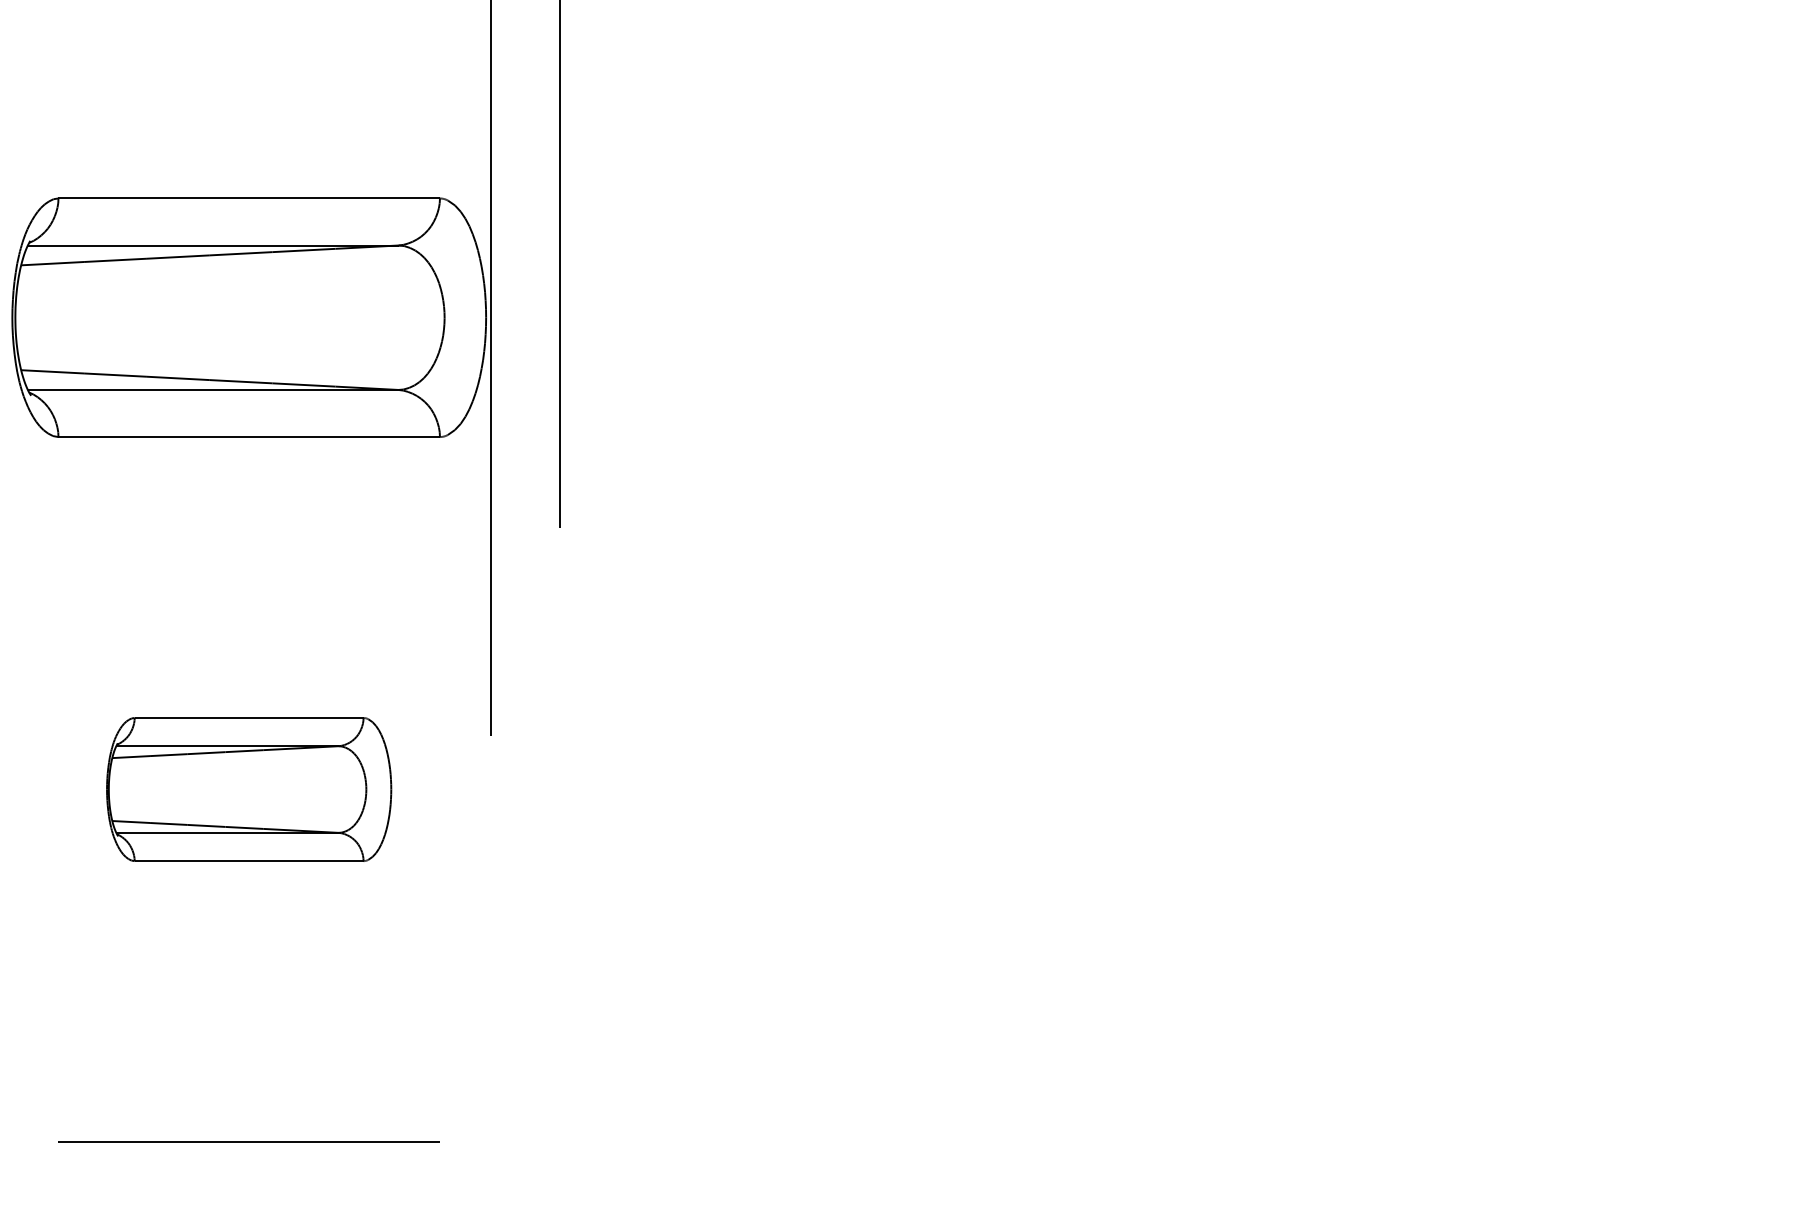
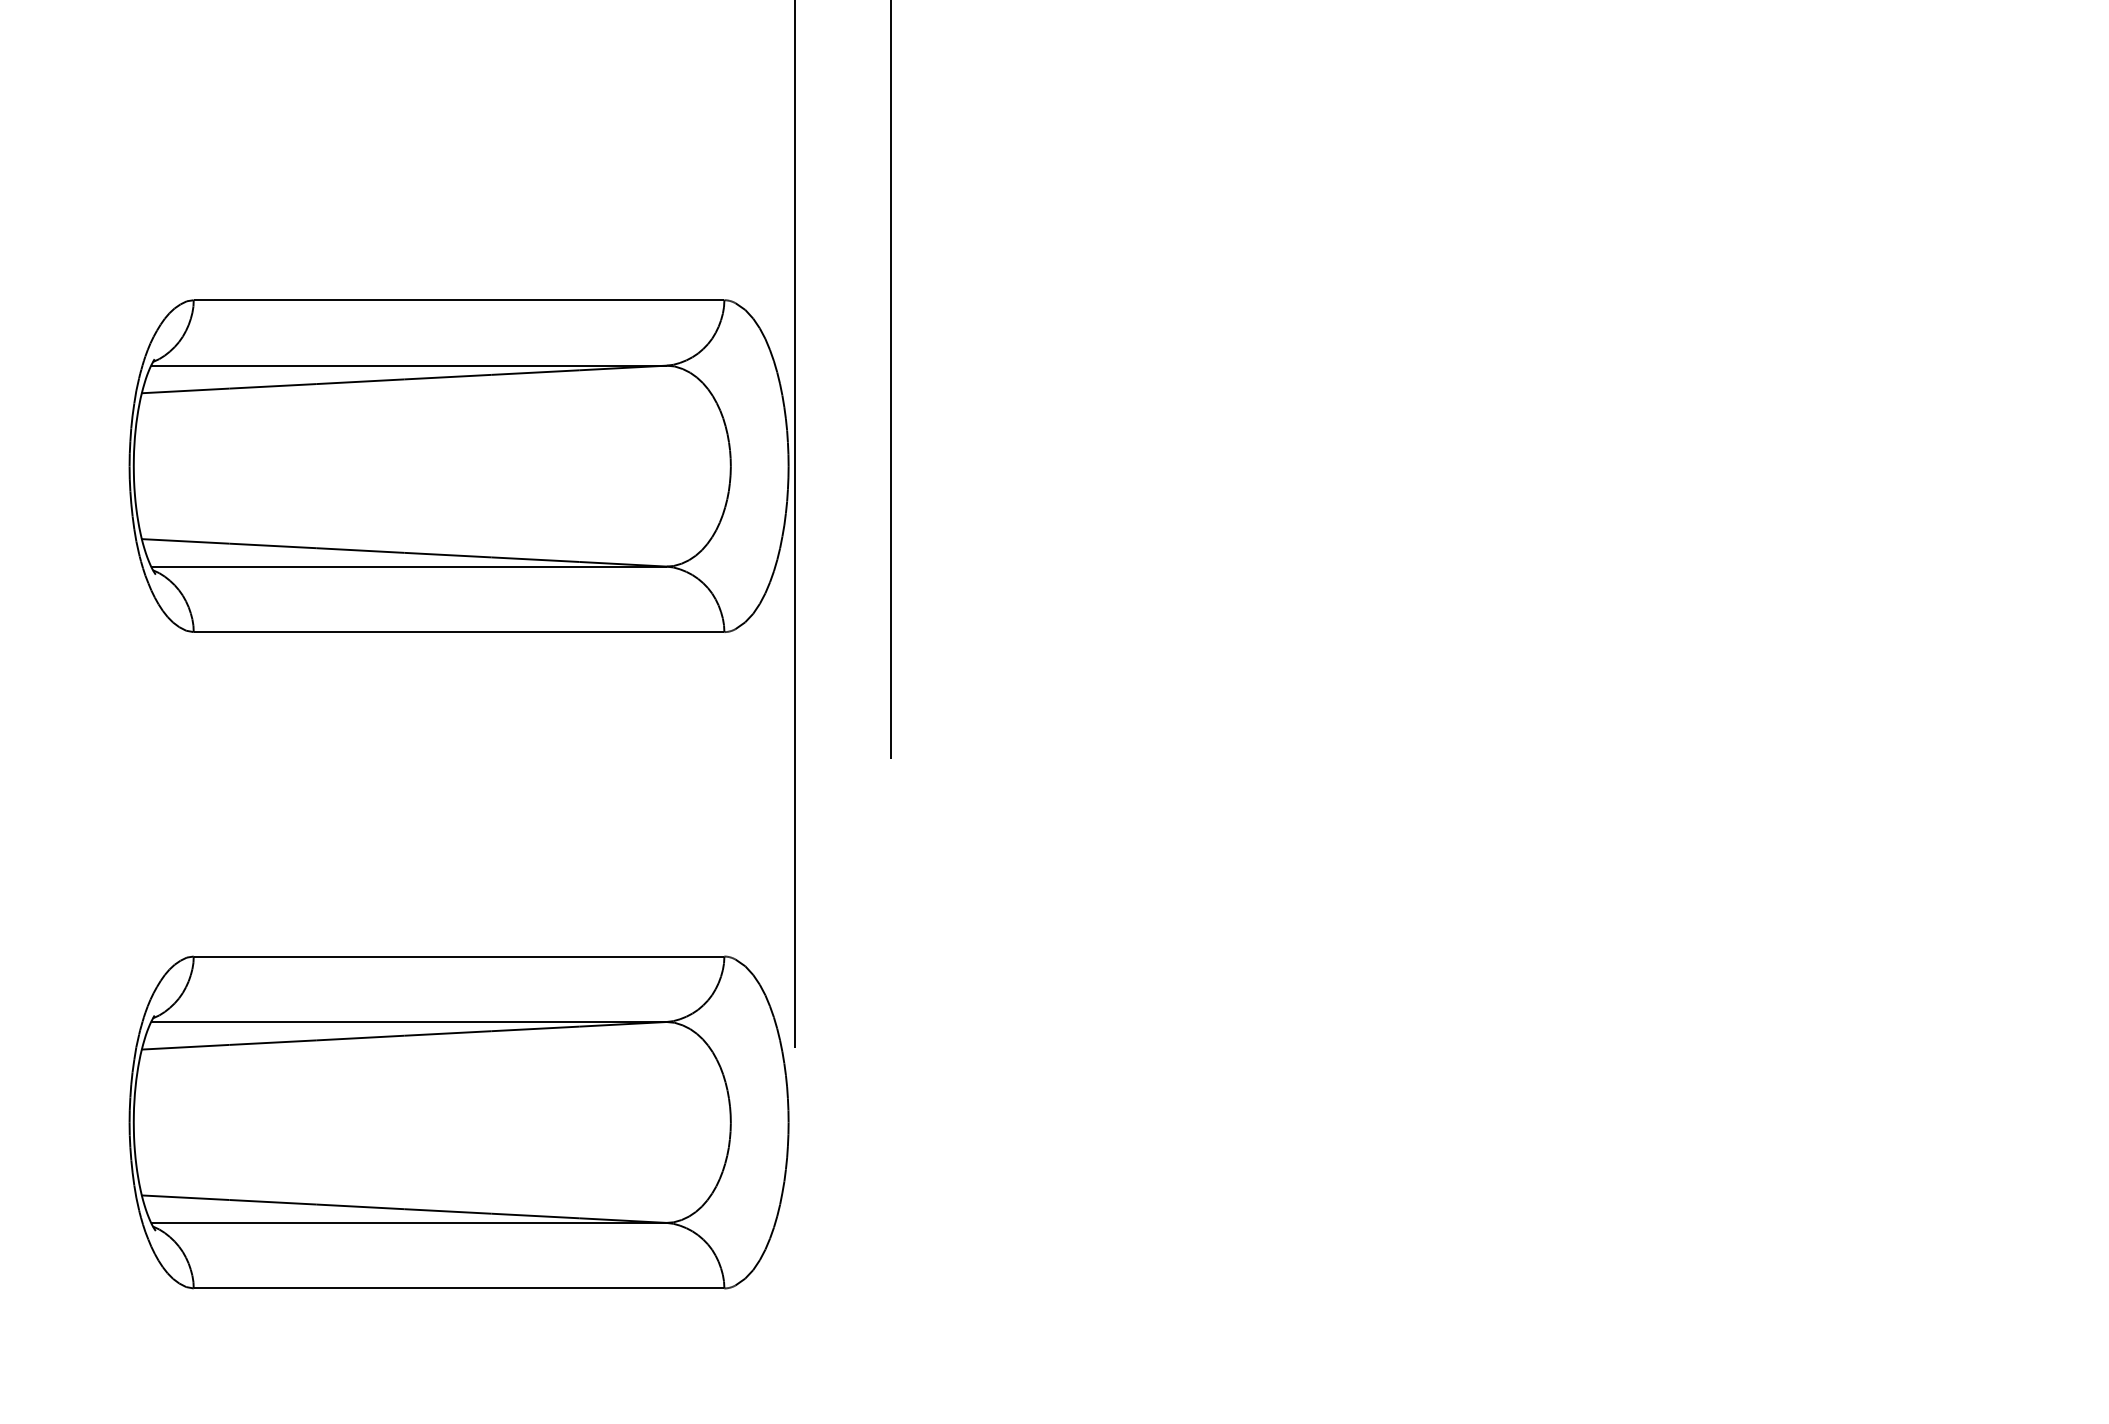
part: (248, 789) -> (458, 1122), size x1.67

